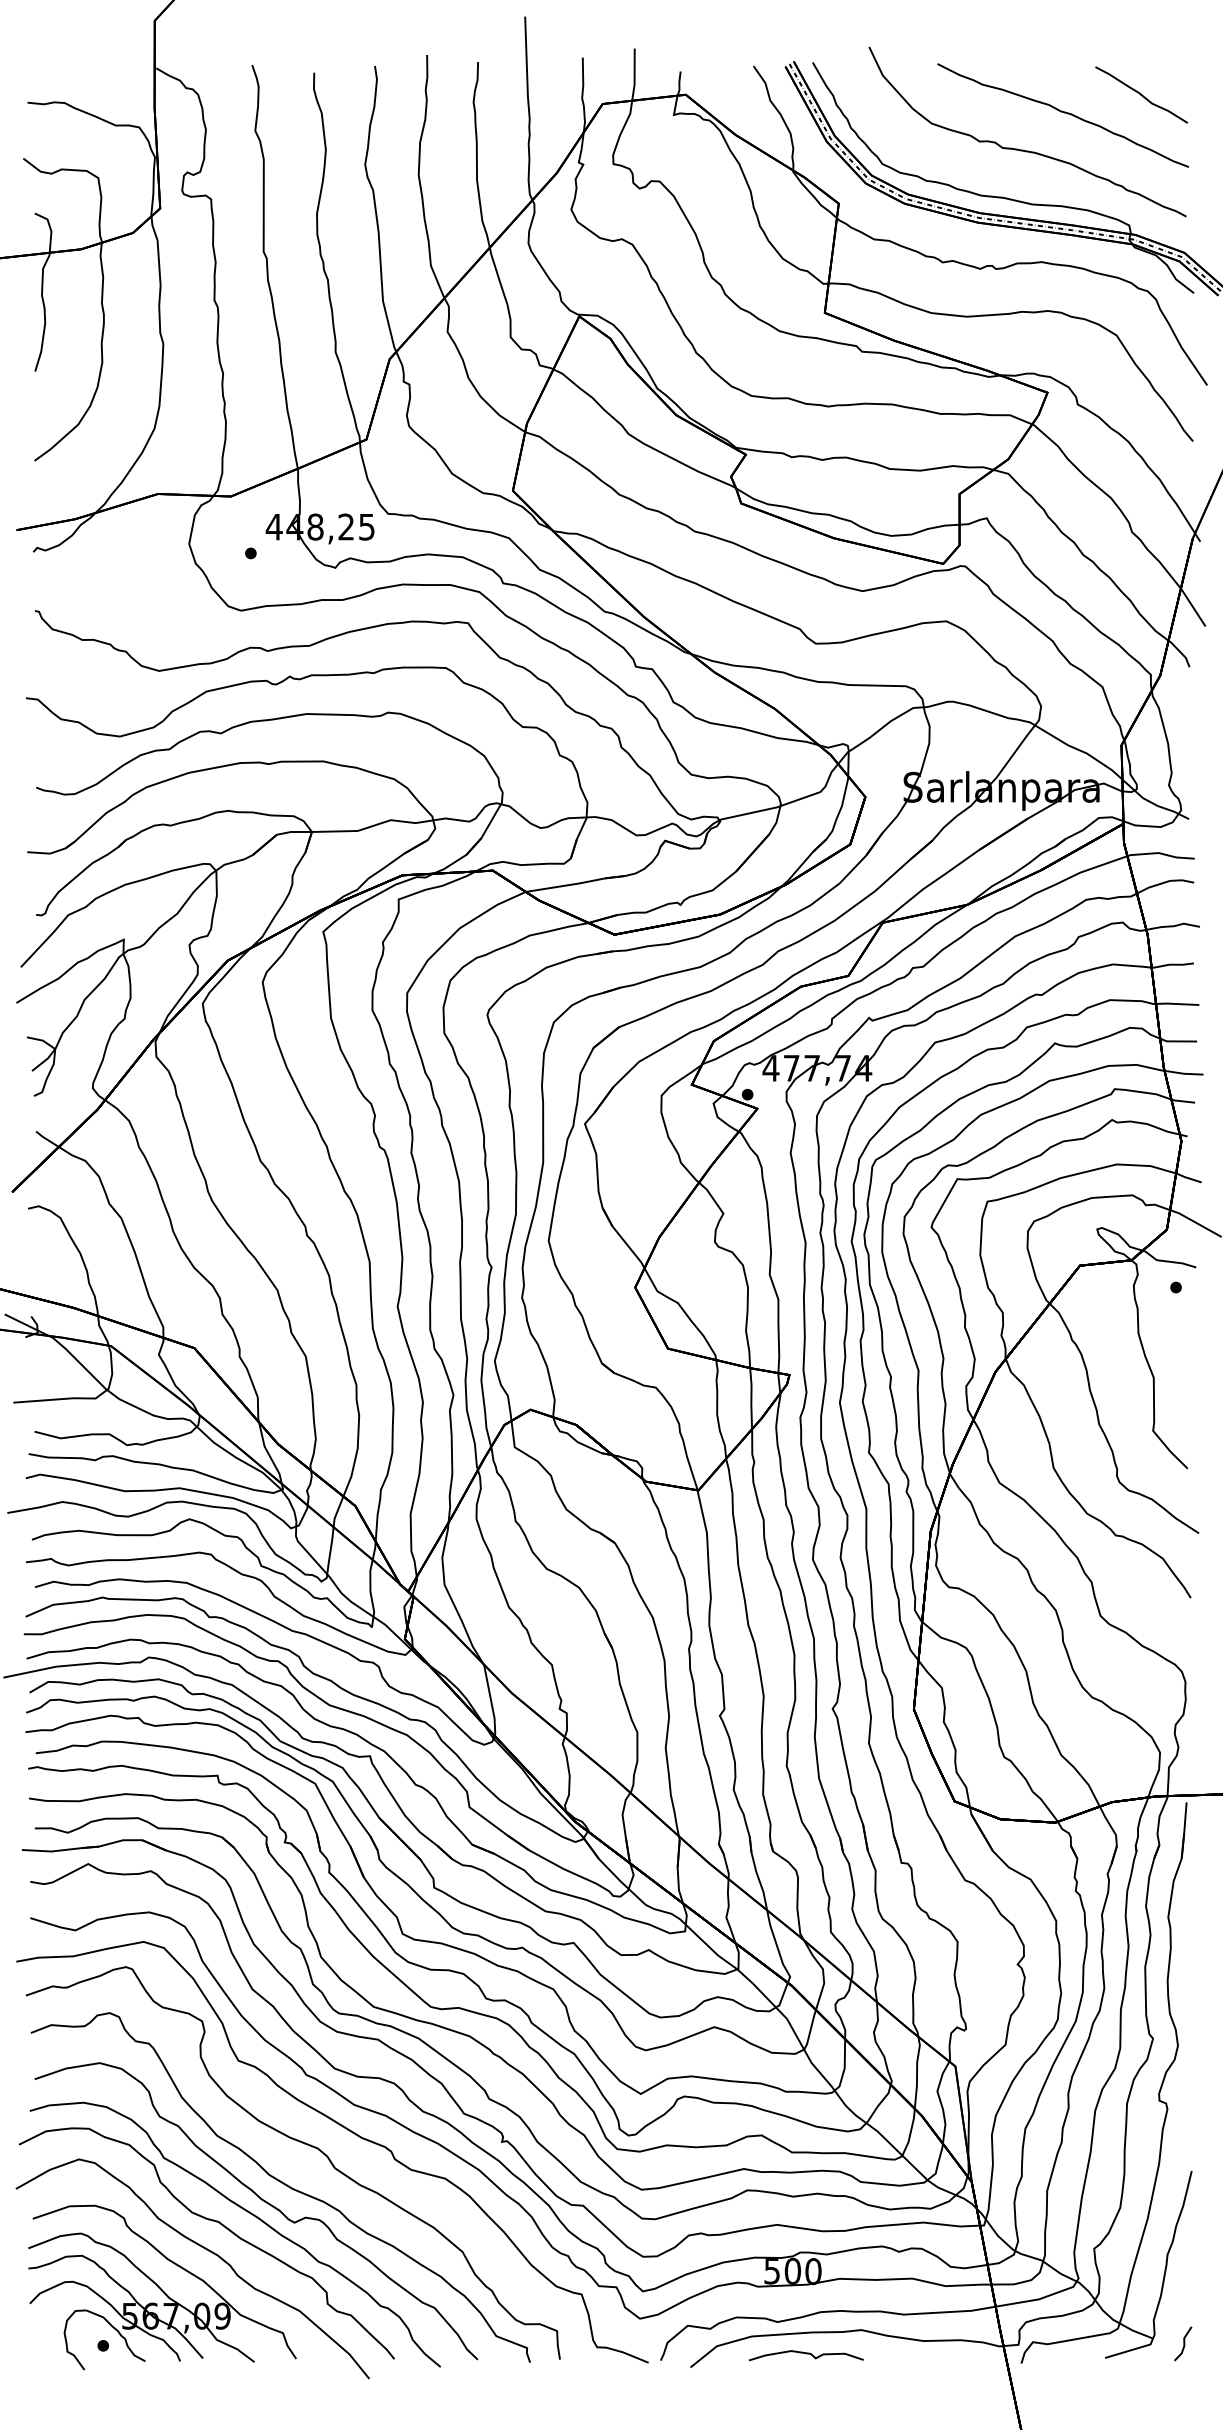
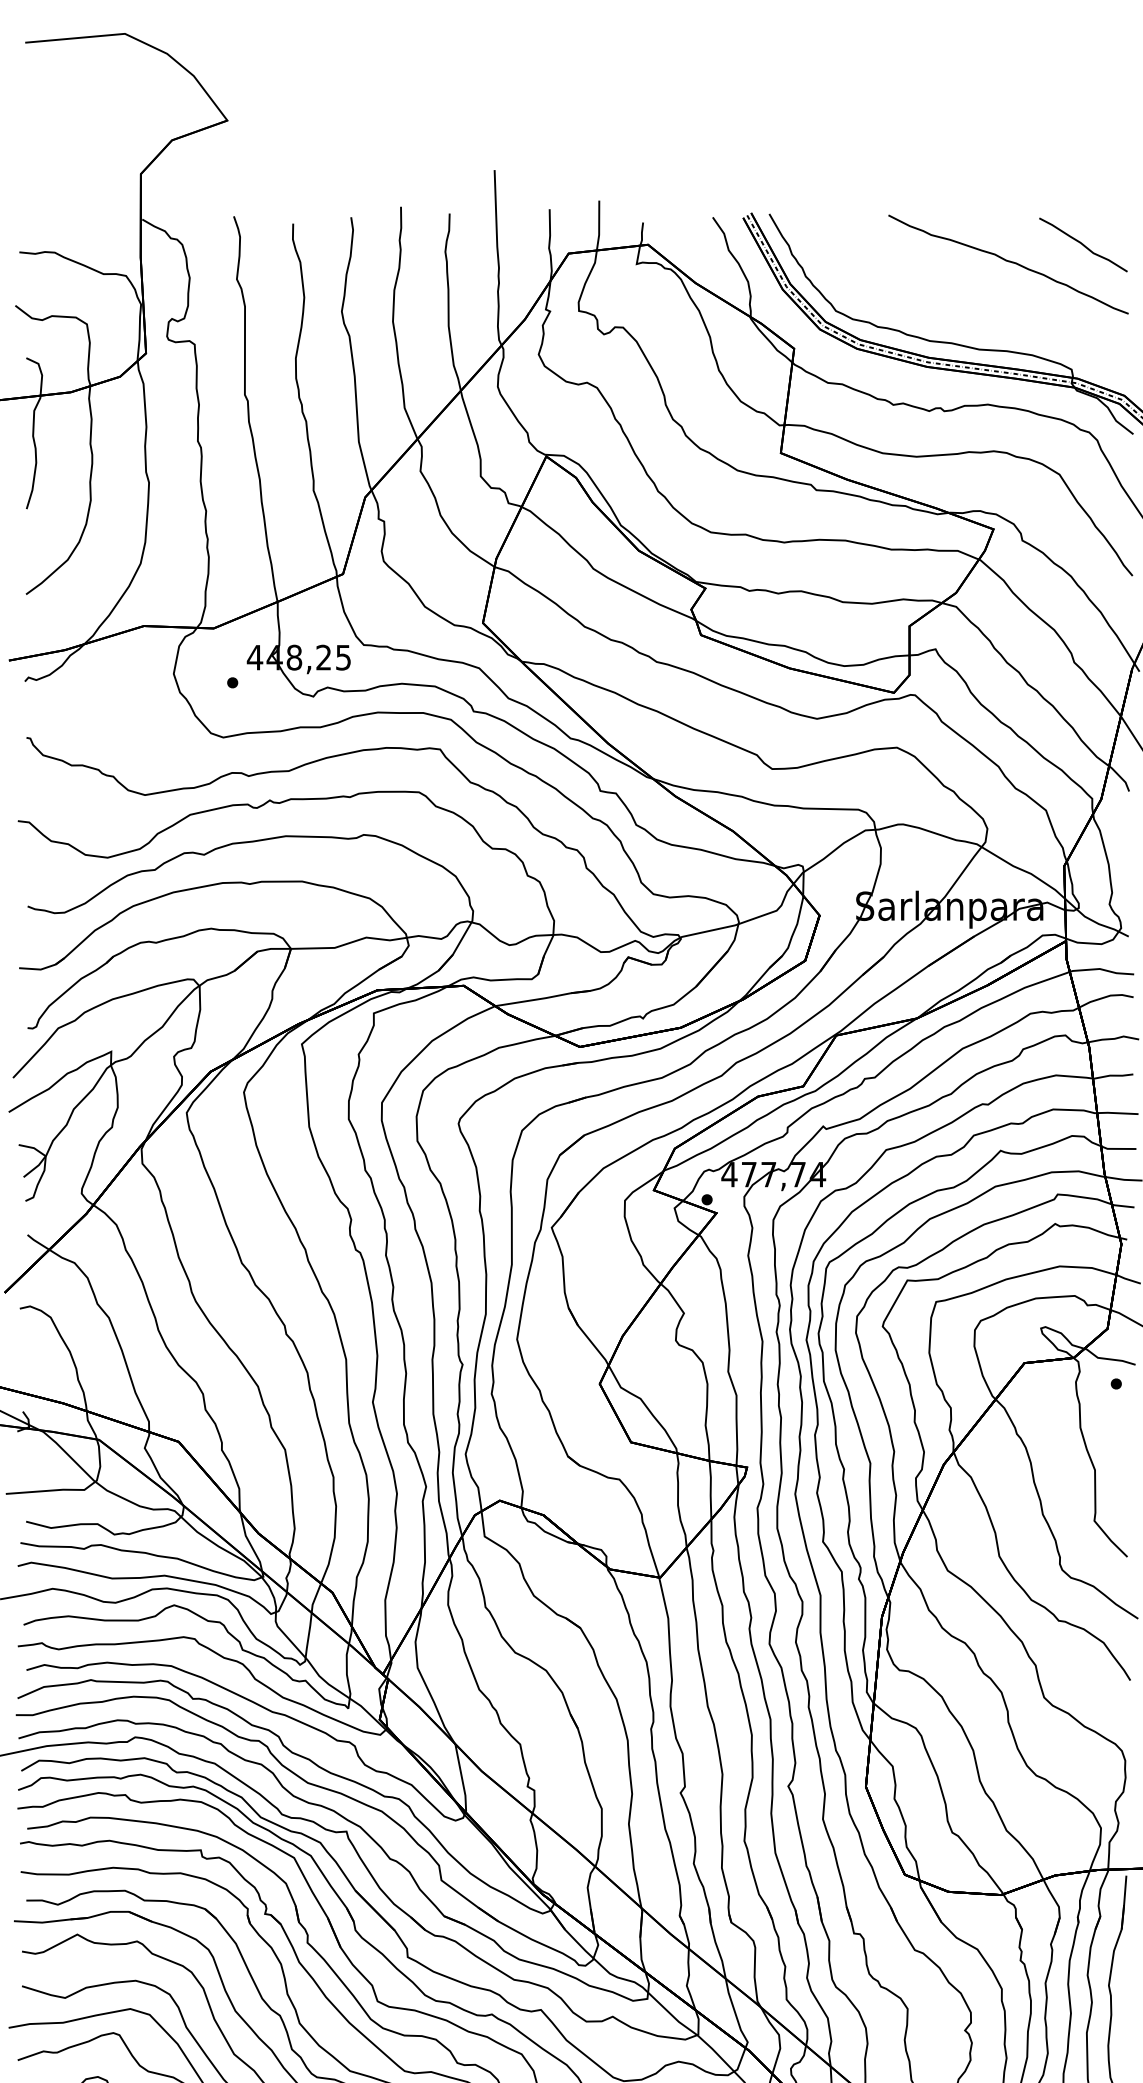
curve: (1023, 149) -> (970, 297), removed

